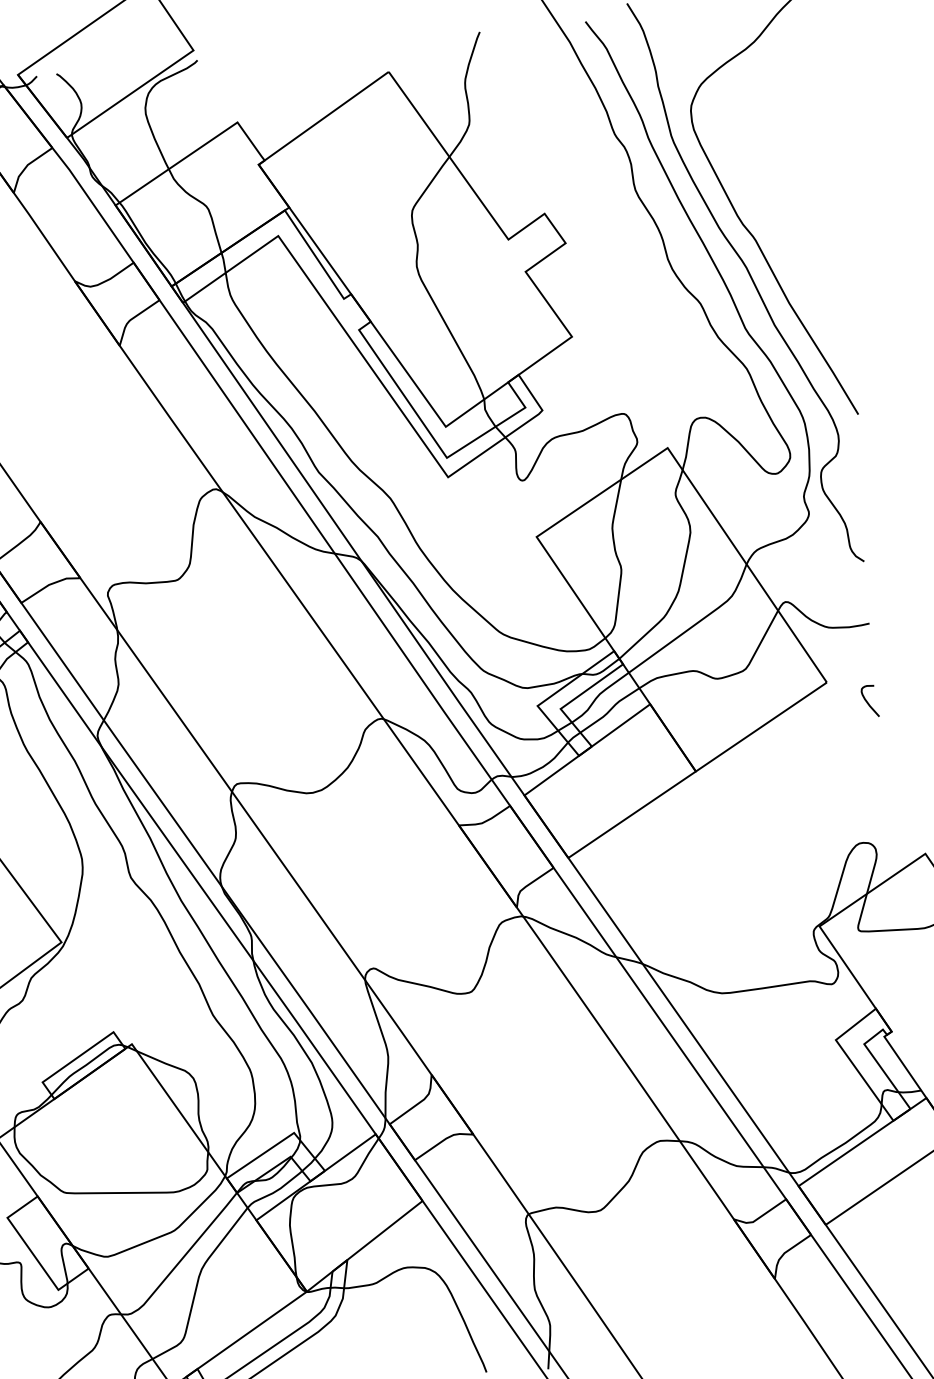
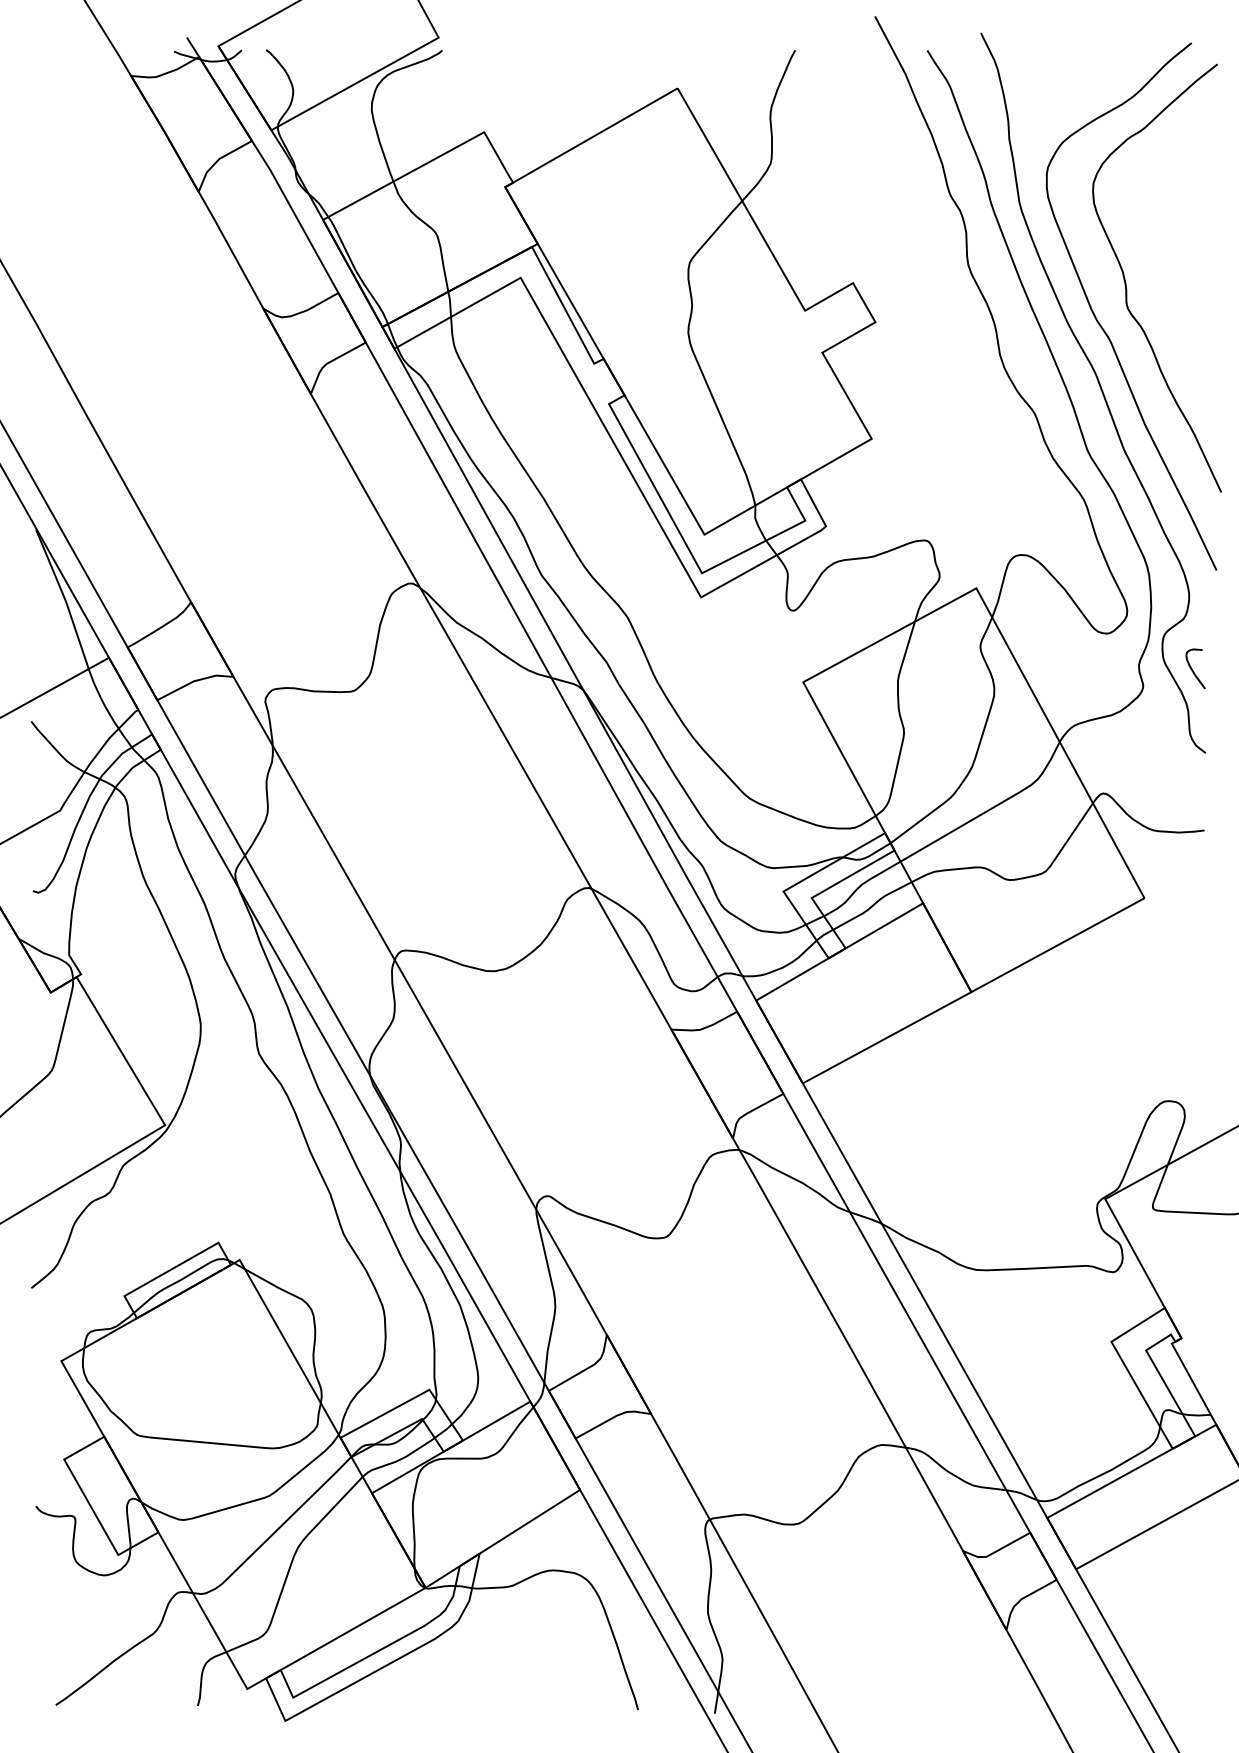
curve: (763, 191) -> (1126, 282), added
curve: (868, 702) -> (1193, 670), moved

